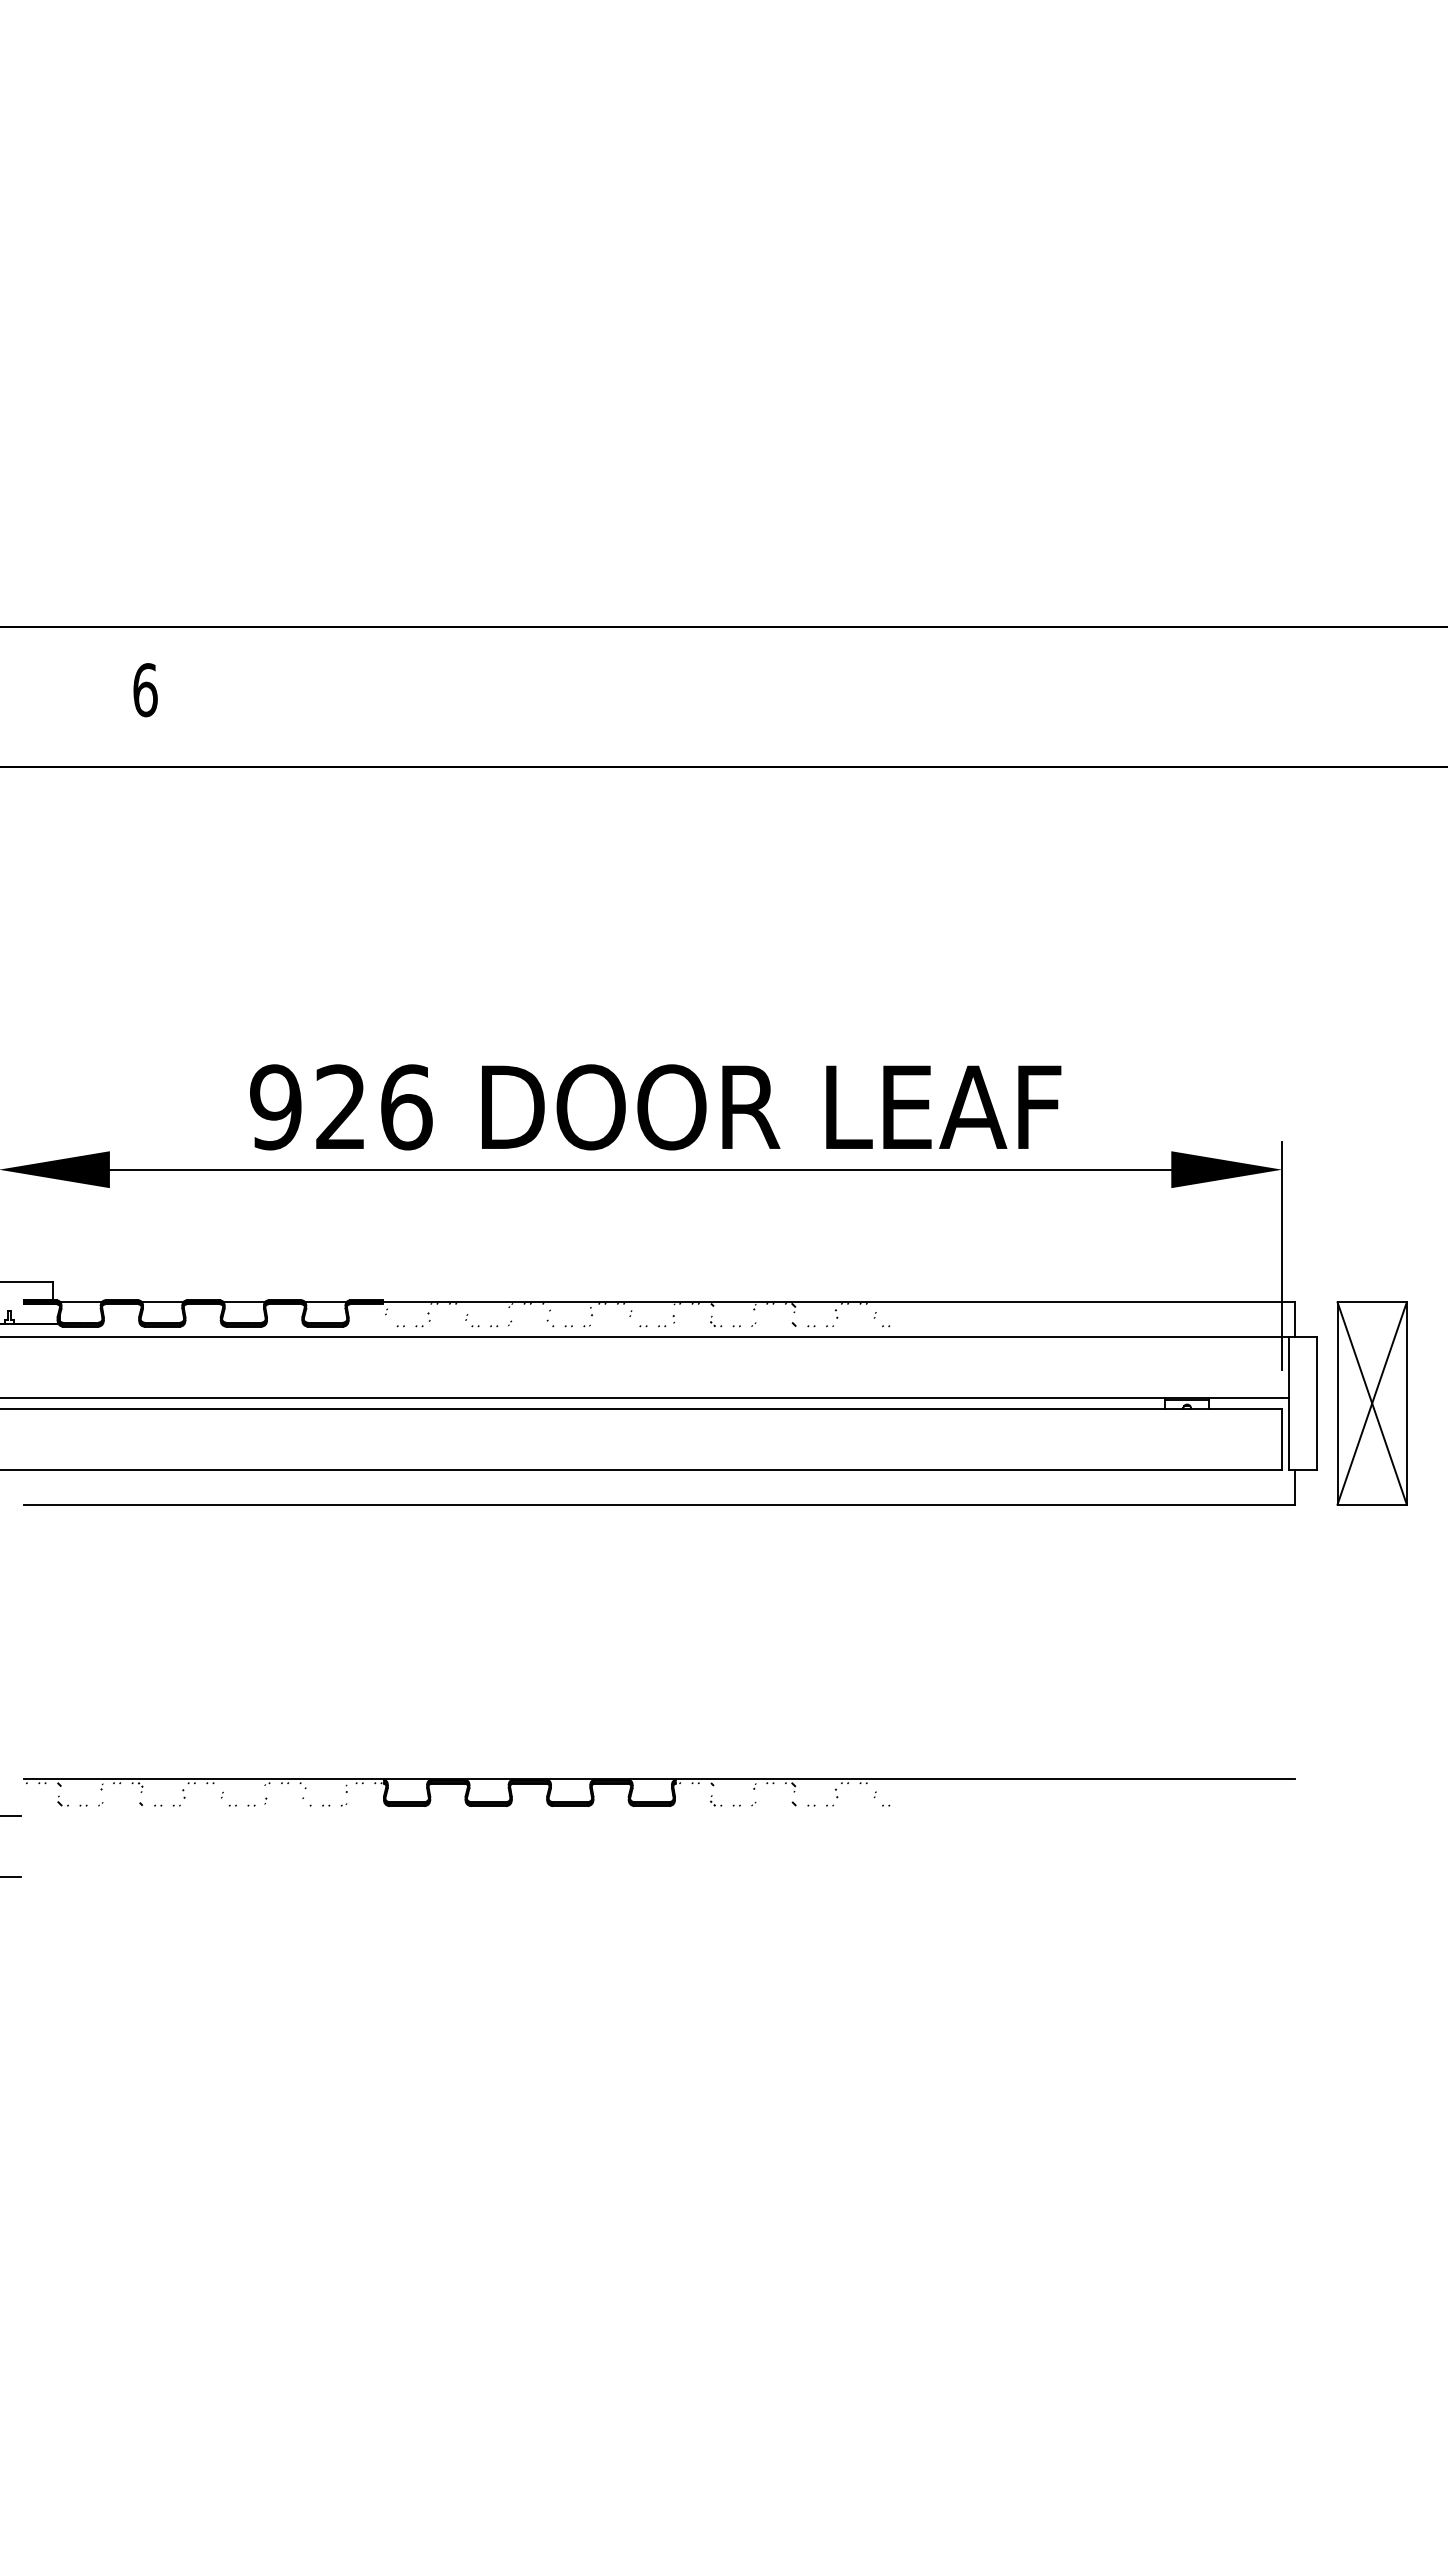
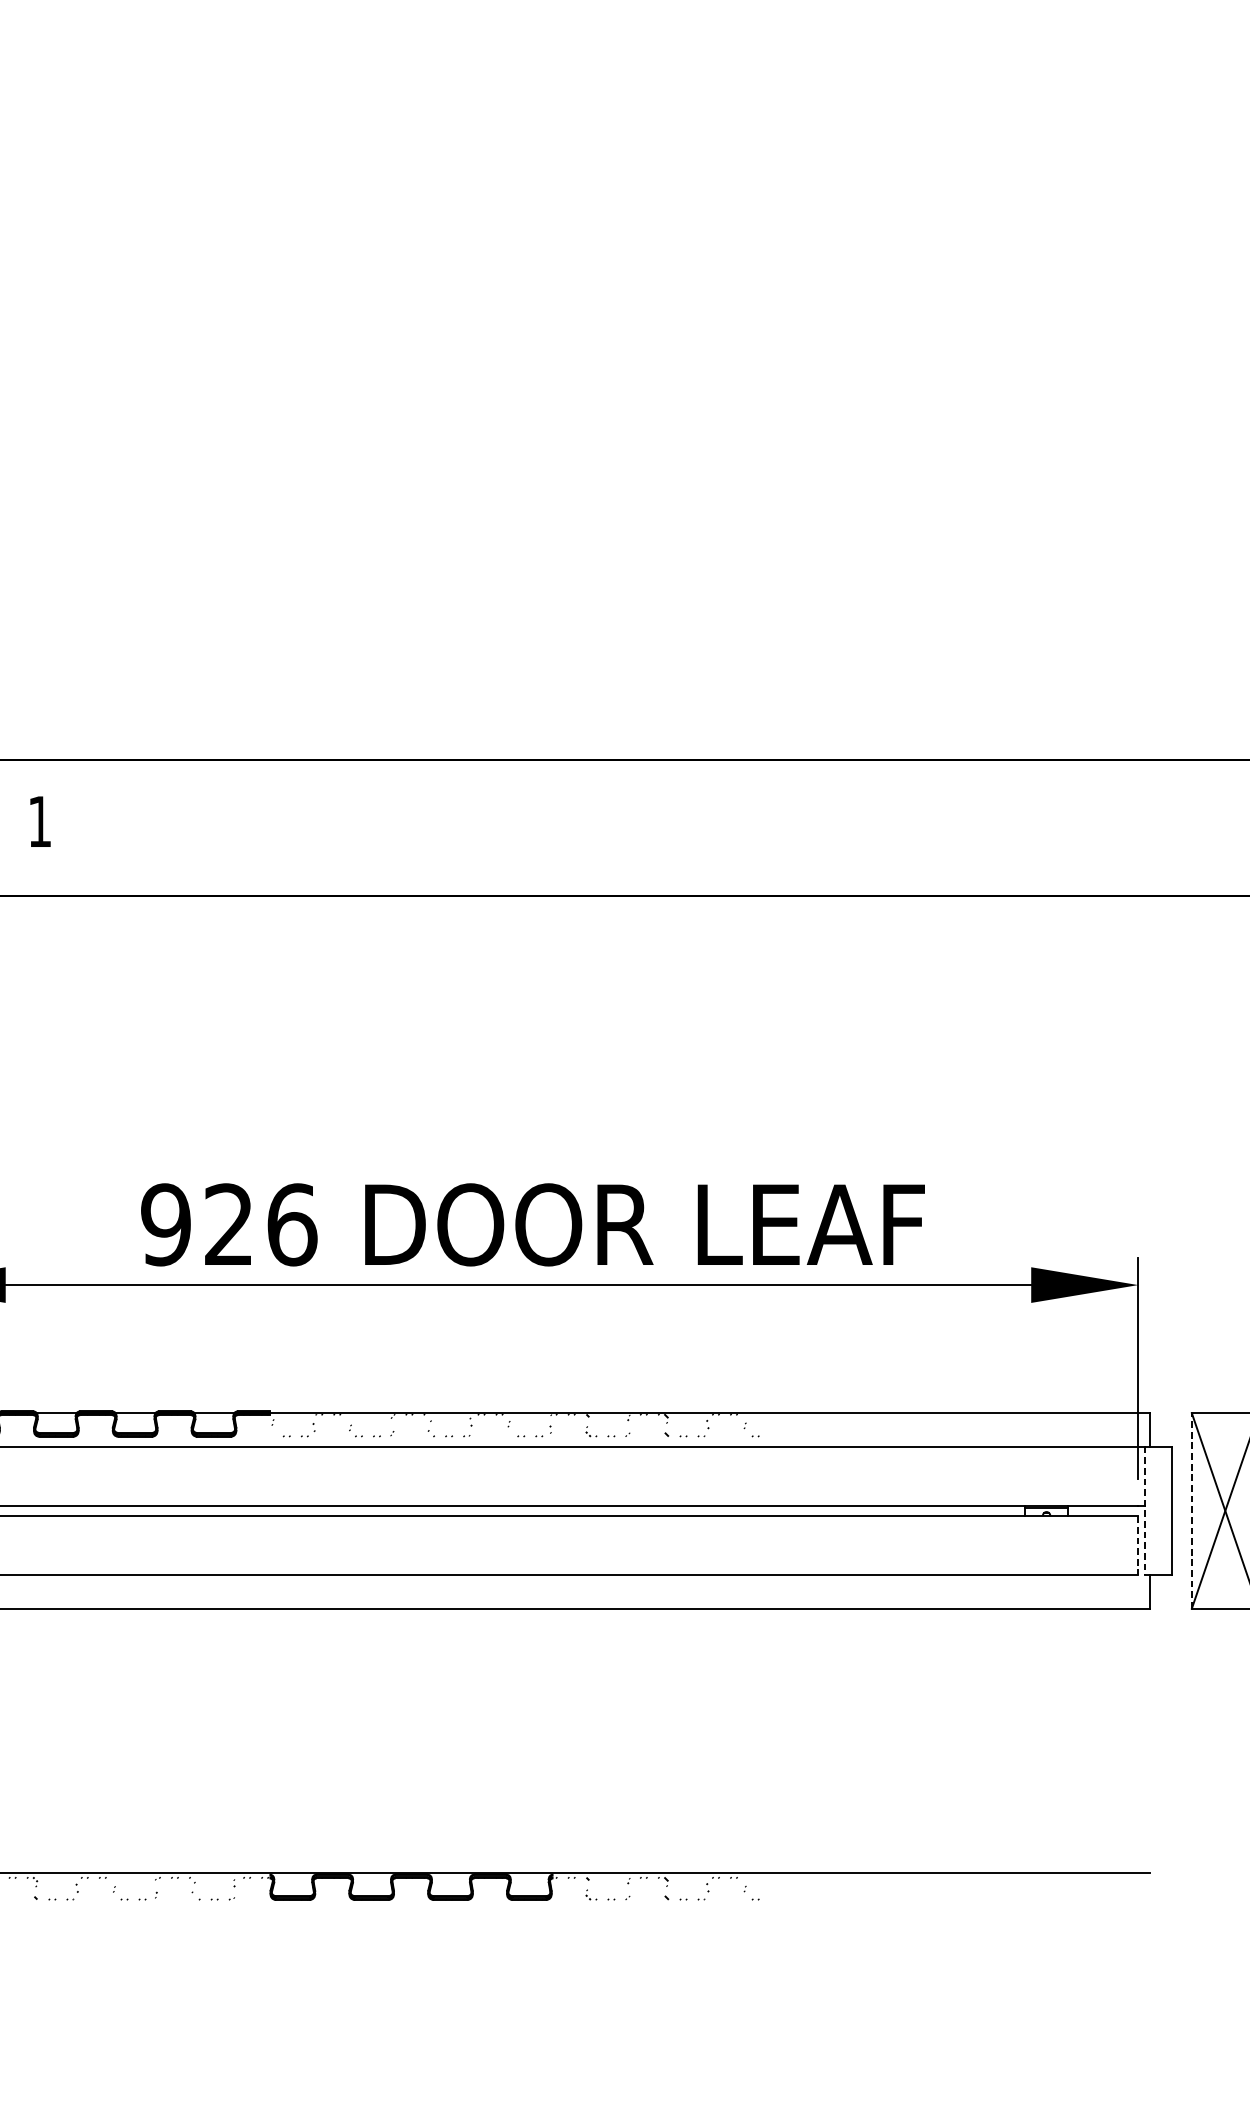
text: (145, 690) -> (40, 822), 6 -> 1
line: (1337, 1402) -> (1191, 1510), solid -> dashed
line: (1289, 1403) -> (1145, 1510), solid -> dashed
line: (1282, 1439) -> (1138, 1545), solid -> dashed

